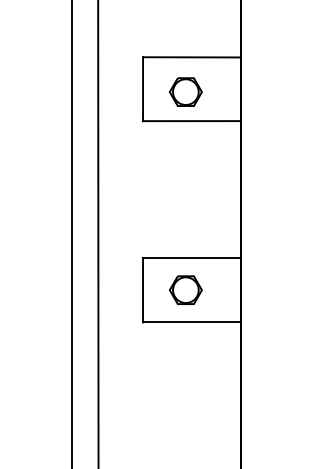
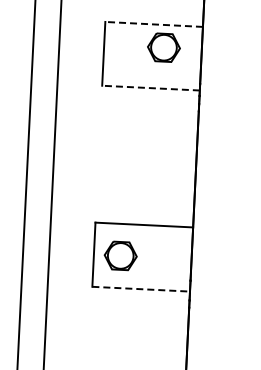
line: (191, 57) -> (153, 24), solid -> dashed
part: (185, 91) -> (163, 47), moved
line: (191, 121) -> (150, 88), solid -> dashed
part: (185, 289) -> (120, 255), moved
line: (191, 322) -> (140, 289), solid -> dashed

